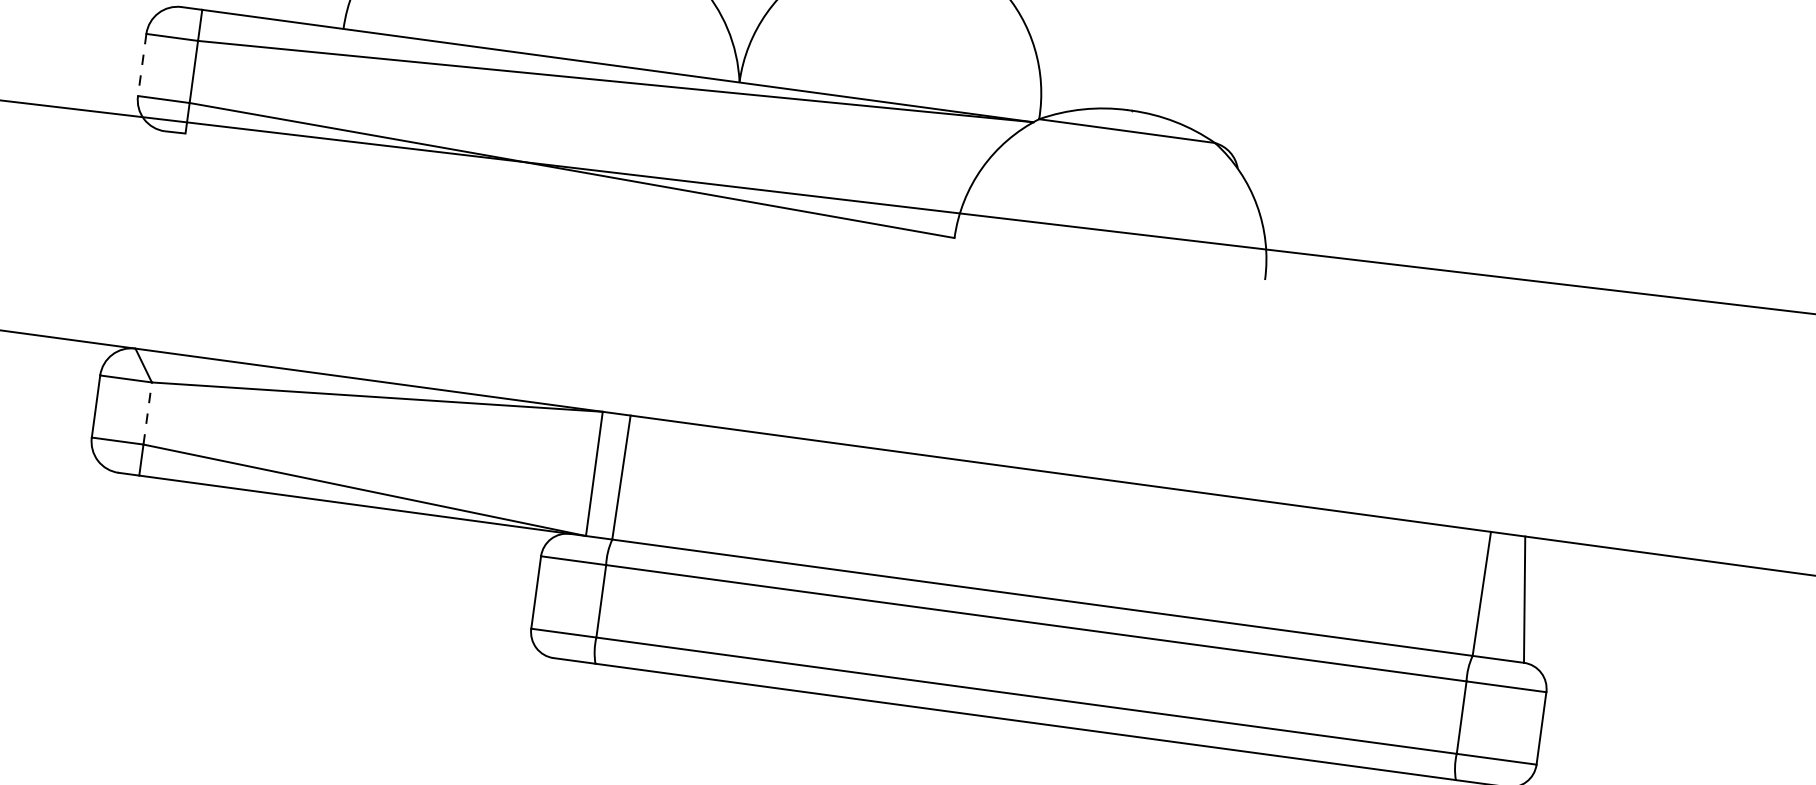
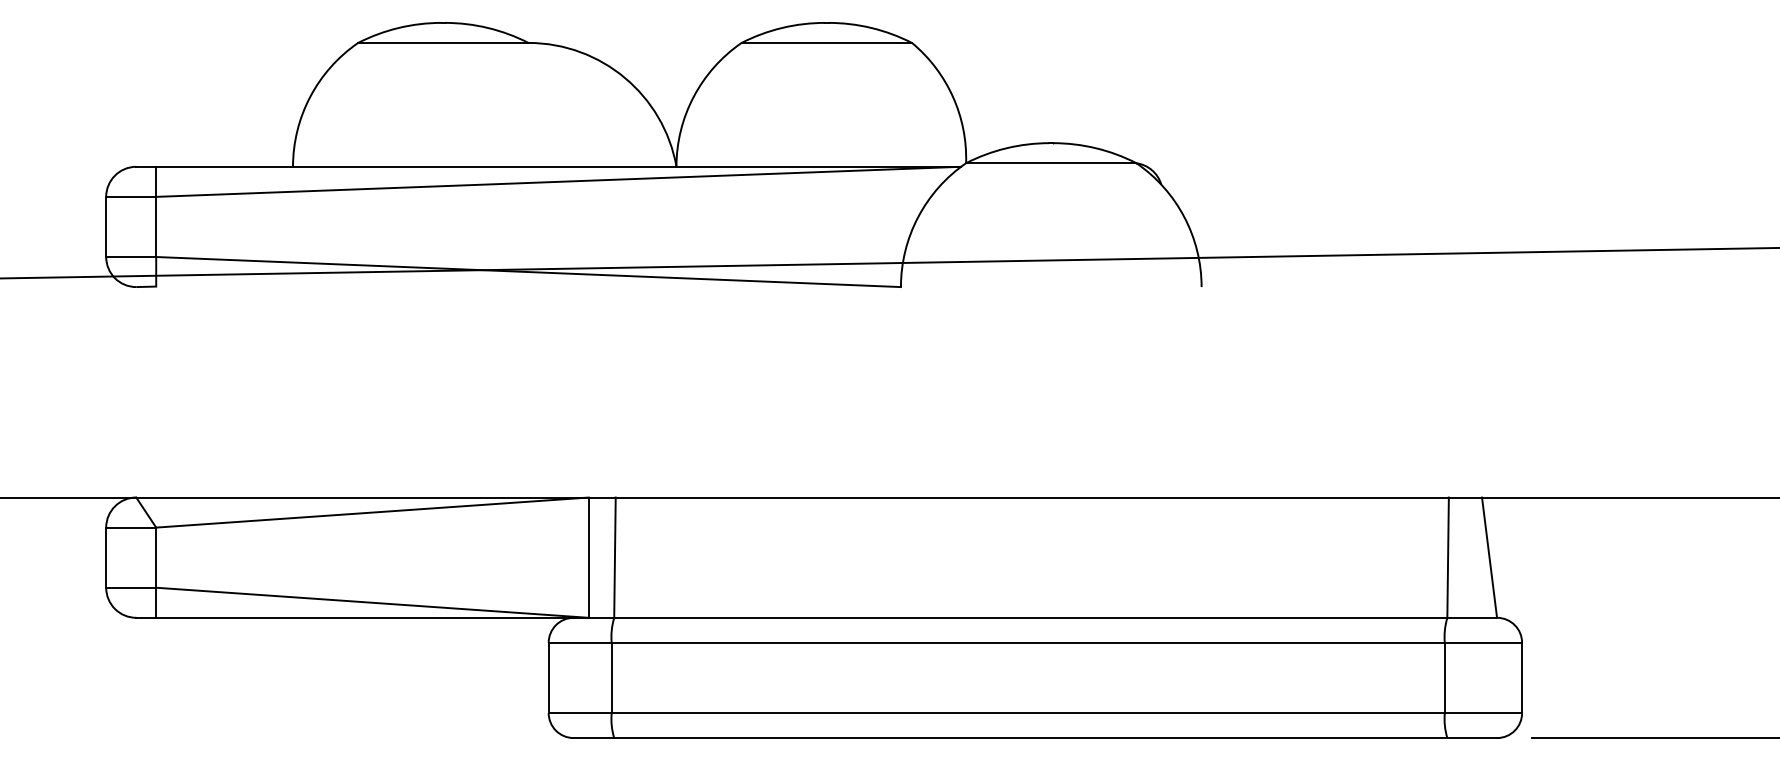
line: (142, 65) -> (106, 227), dashed -> solid
line: (148, 413) -> (156, 557), dashed -> solid

